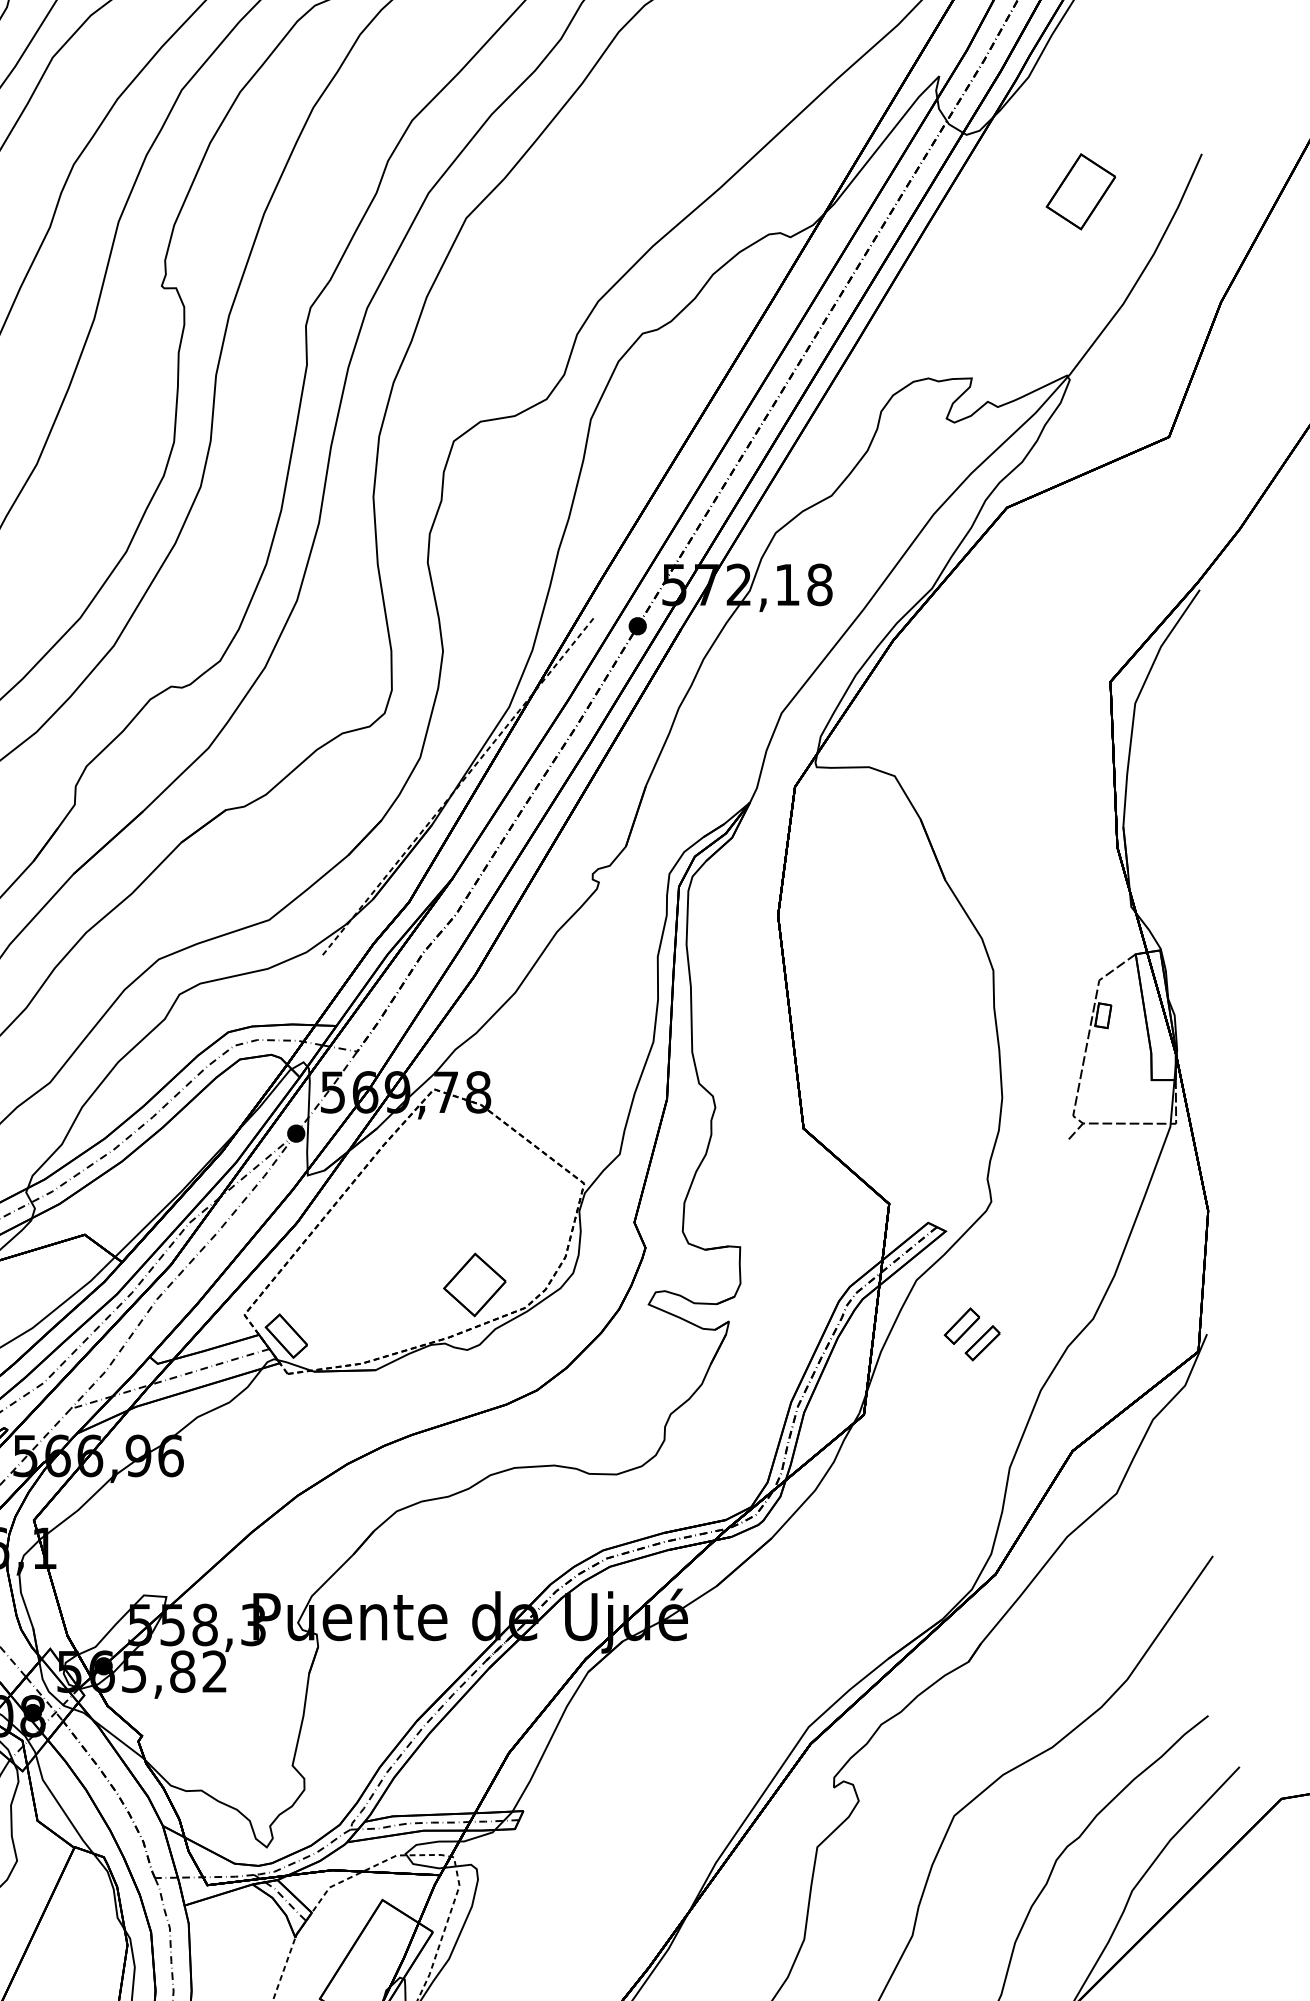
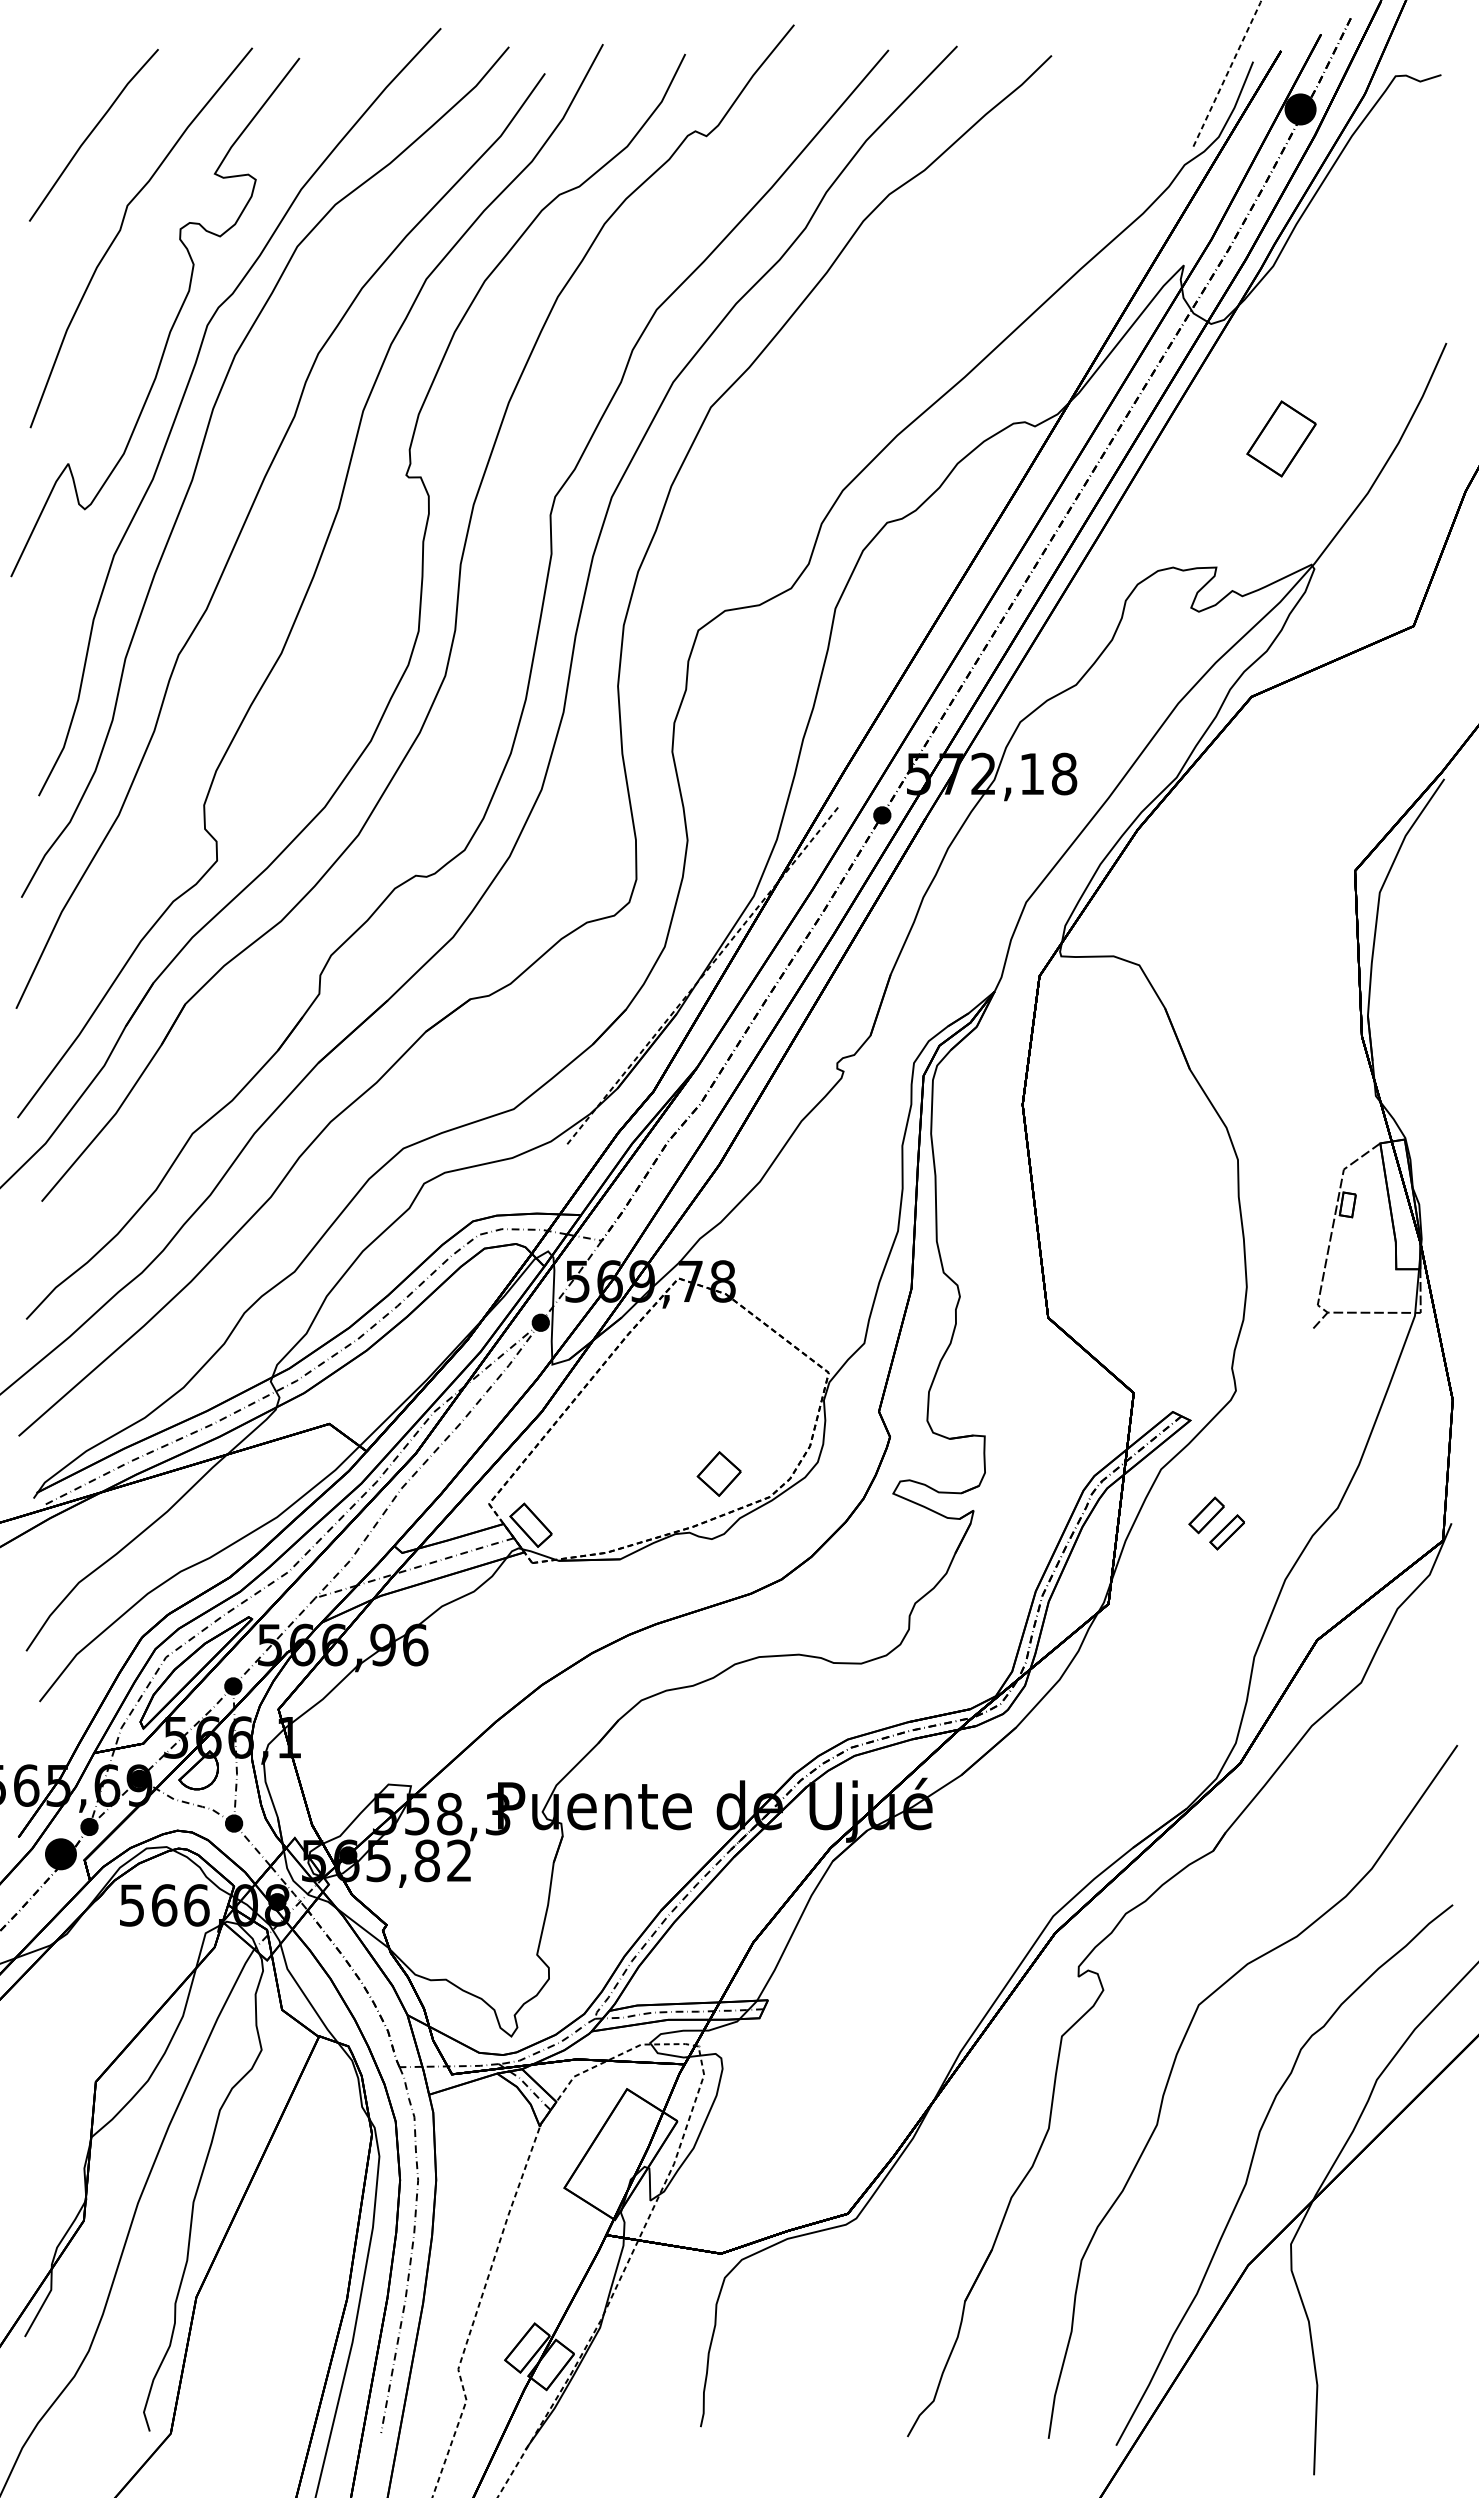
part: (1080, 191) -> (1281, 438), moved
part: (473, 1284) -> (718, 1473), size x0.7

